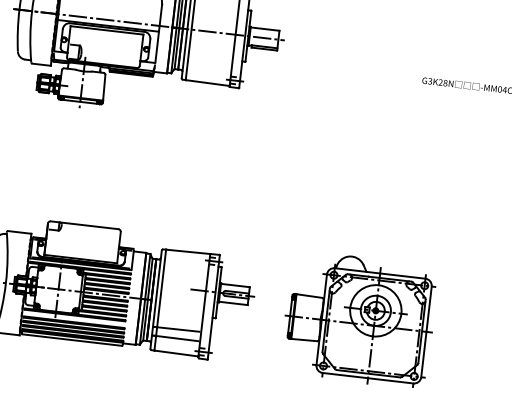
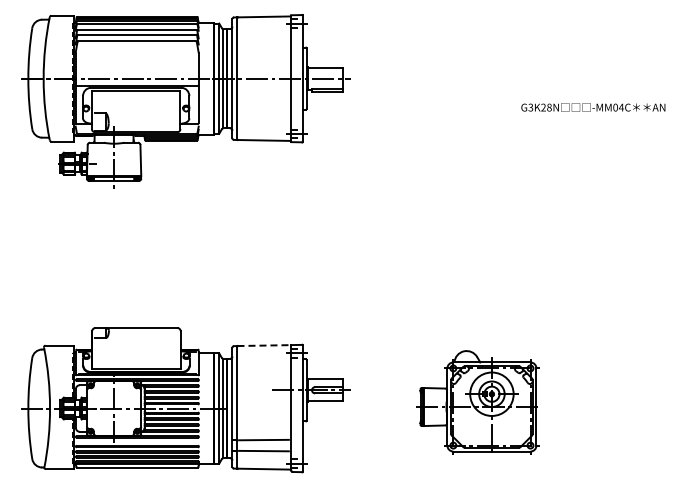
line: (188, 251) -> (264, 345), solid -> dashed
part: (358, 319) -> (478, 403), size x0.7

